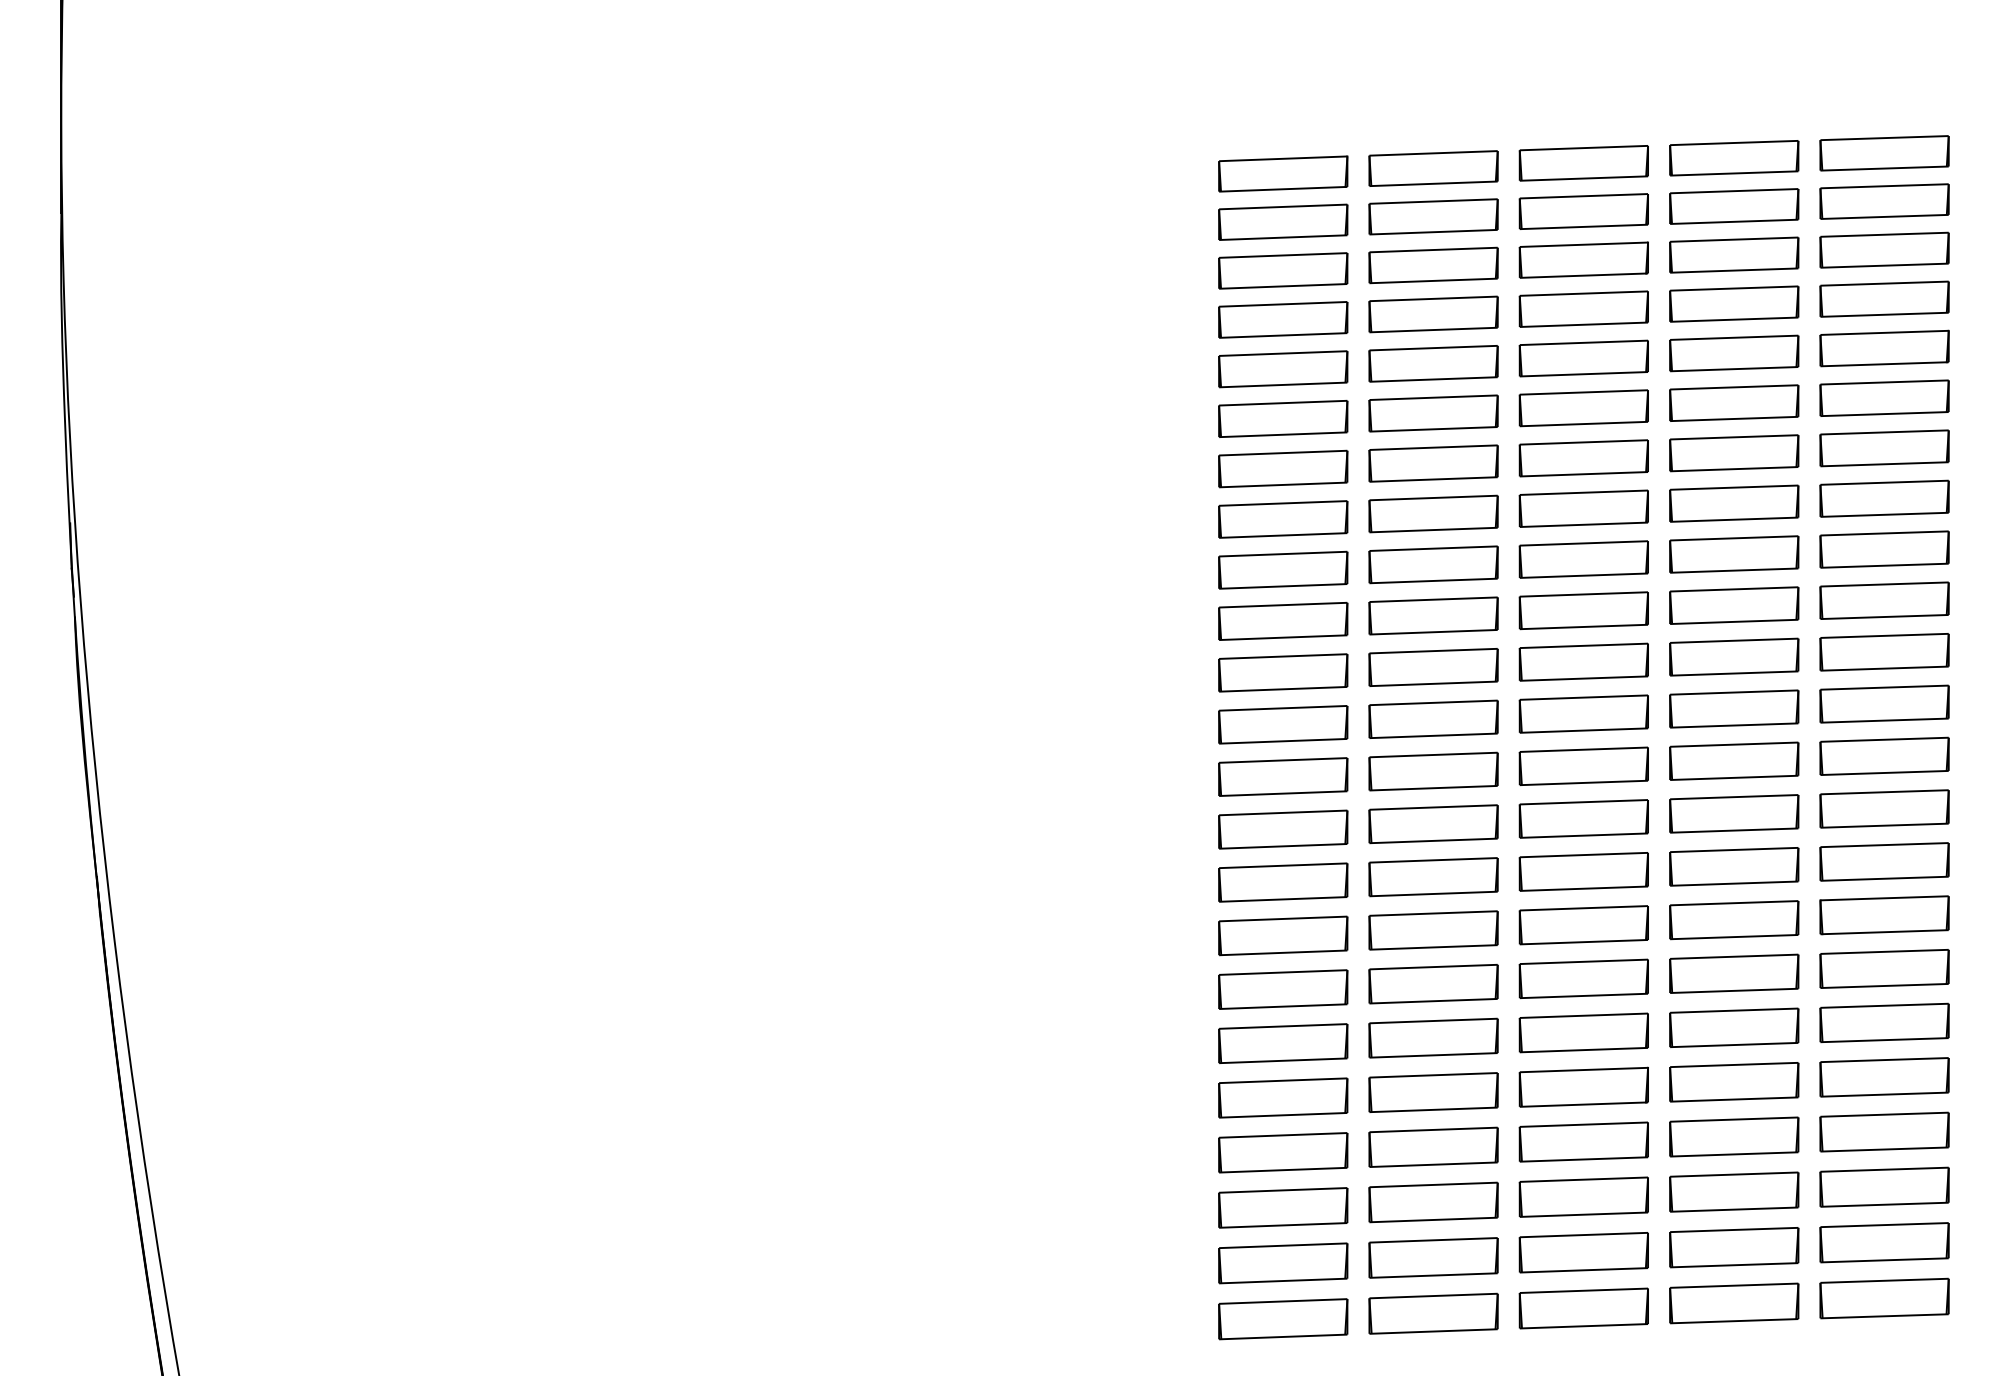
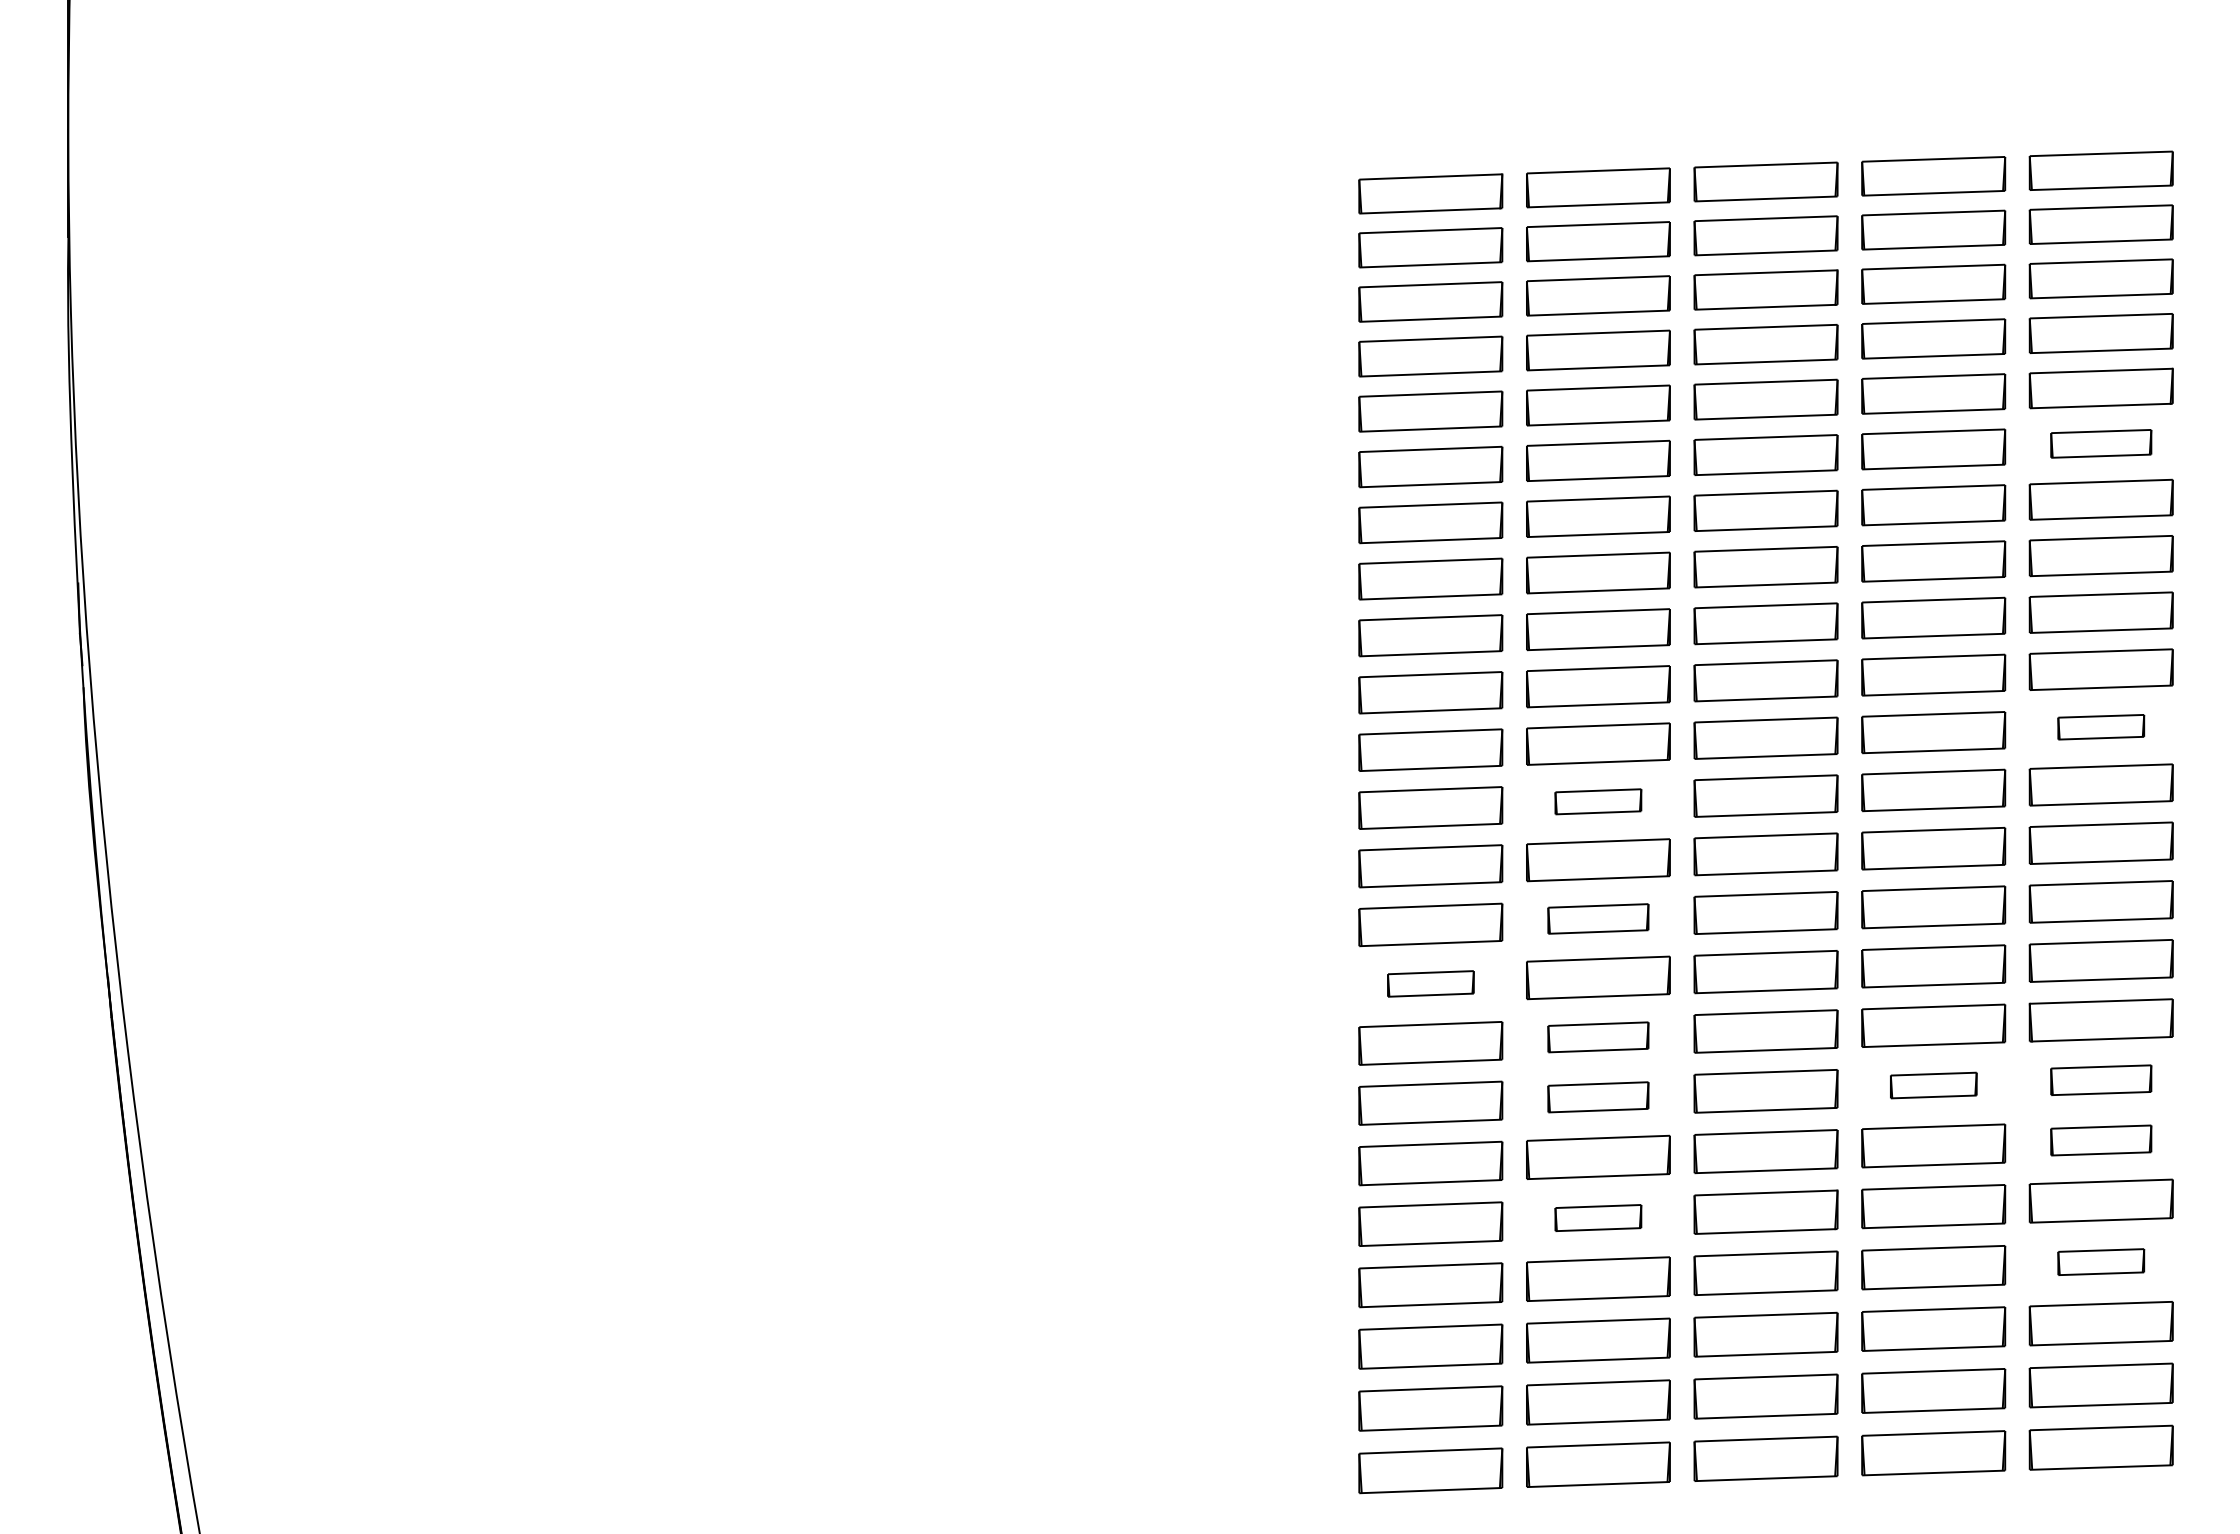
part: (1884, 397) -> (2101, 443), size x0.7
part: (1884, 652) -> (2101, 727), size x0.6
part: (1433, 718) -> (1598, 801), size x0.6
part: (1433, 824) -> (1598, 919), size x0.7
part: (1283, 882) -> (1431, 983), size x0.6
part: (1433, 930) -> (1598, 1037), size x0.7
part: (1884, 968) -> (2101, 1079), size x0.7
part: (1734, 973) -> (1933, 1085), size x0.6
part: (1433, 984) -> (1598, 1097), size x0.7
part: (1884, 1022) -> (2101, 1139), size x0.7
part: (1433, 1092) -> (1598, 1218), size x0.6
part: (1884, 1131) -> (2101, 1261), size x0.6

